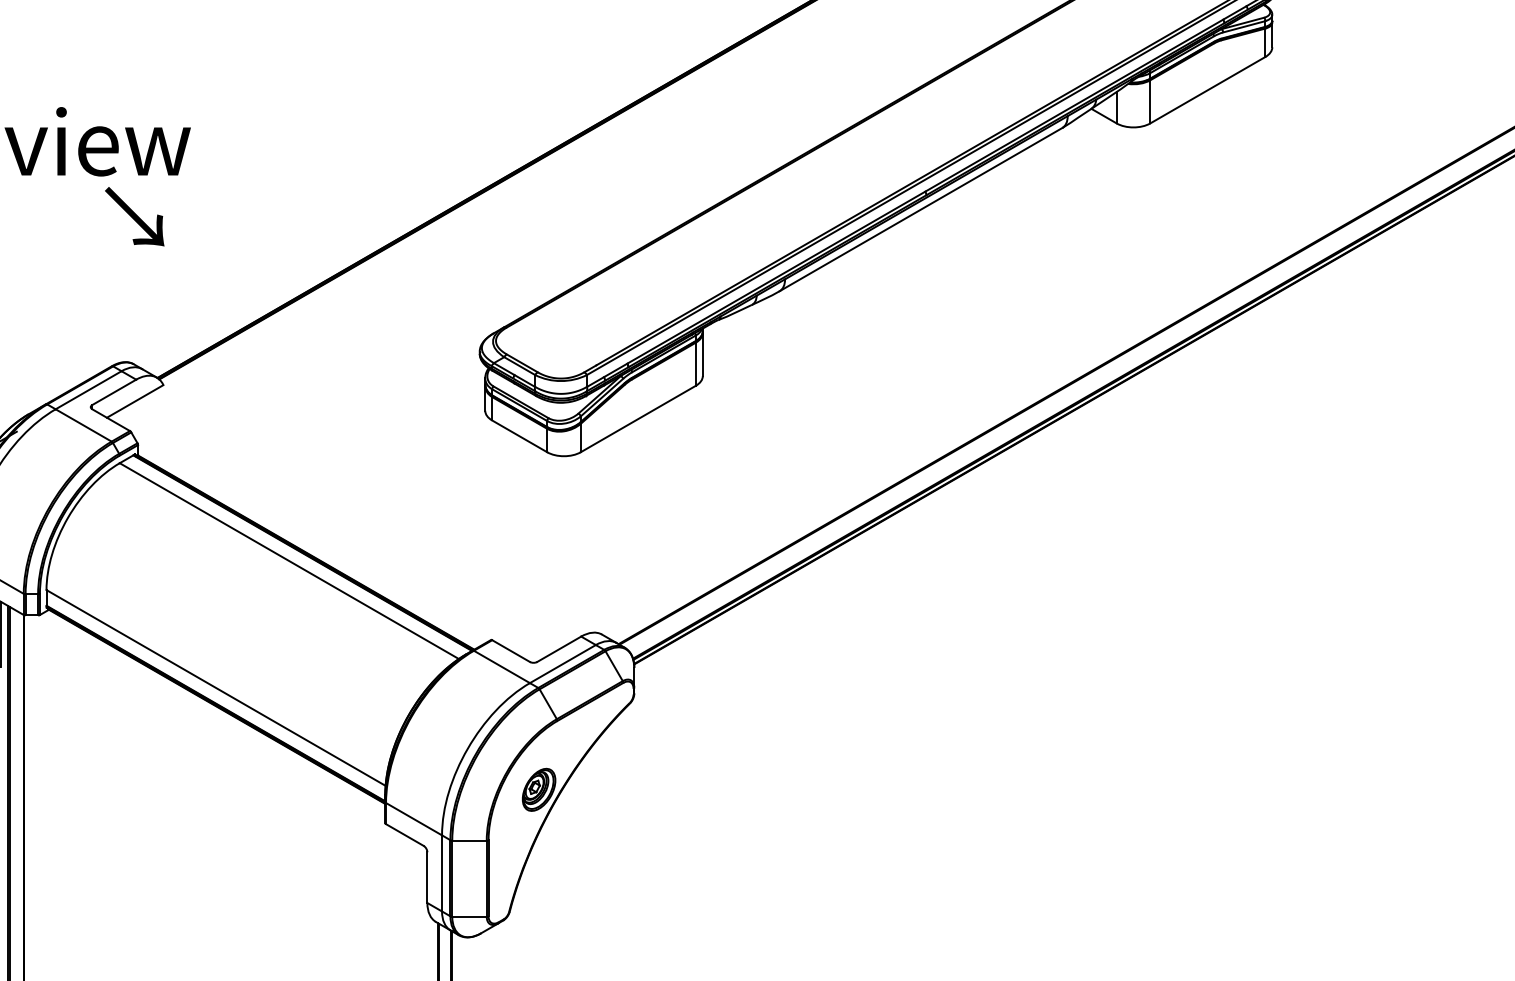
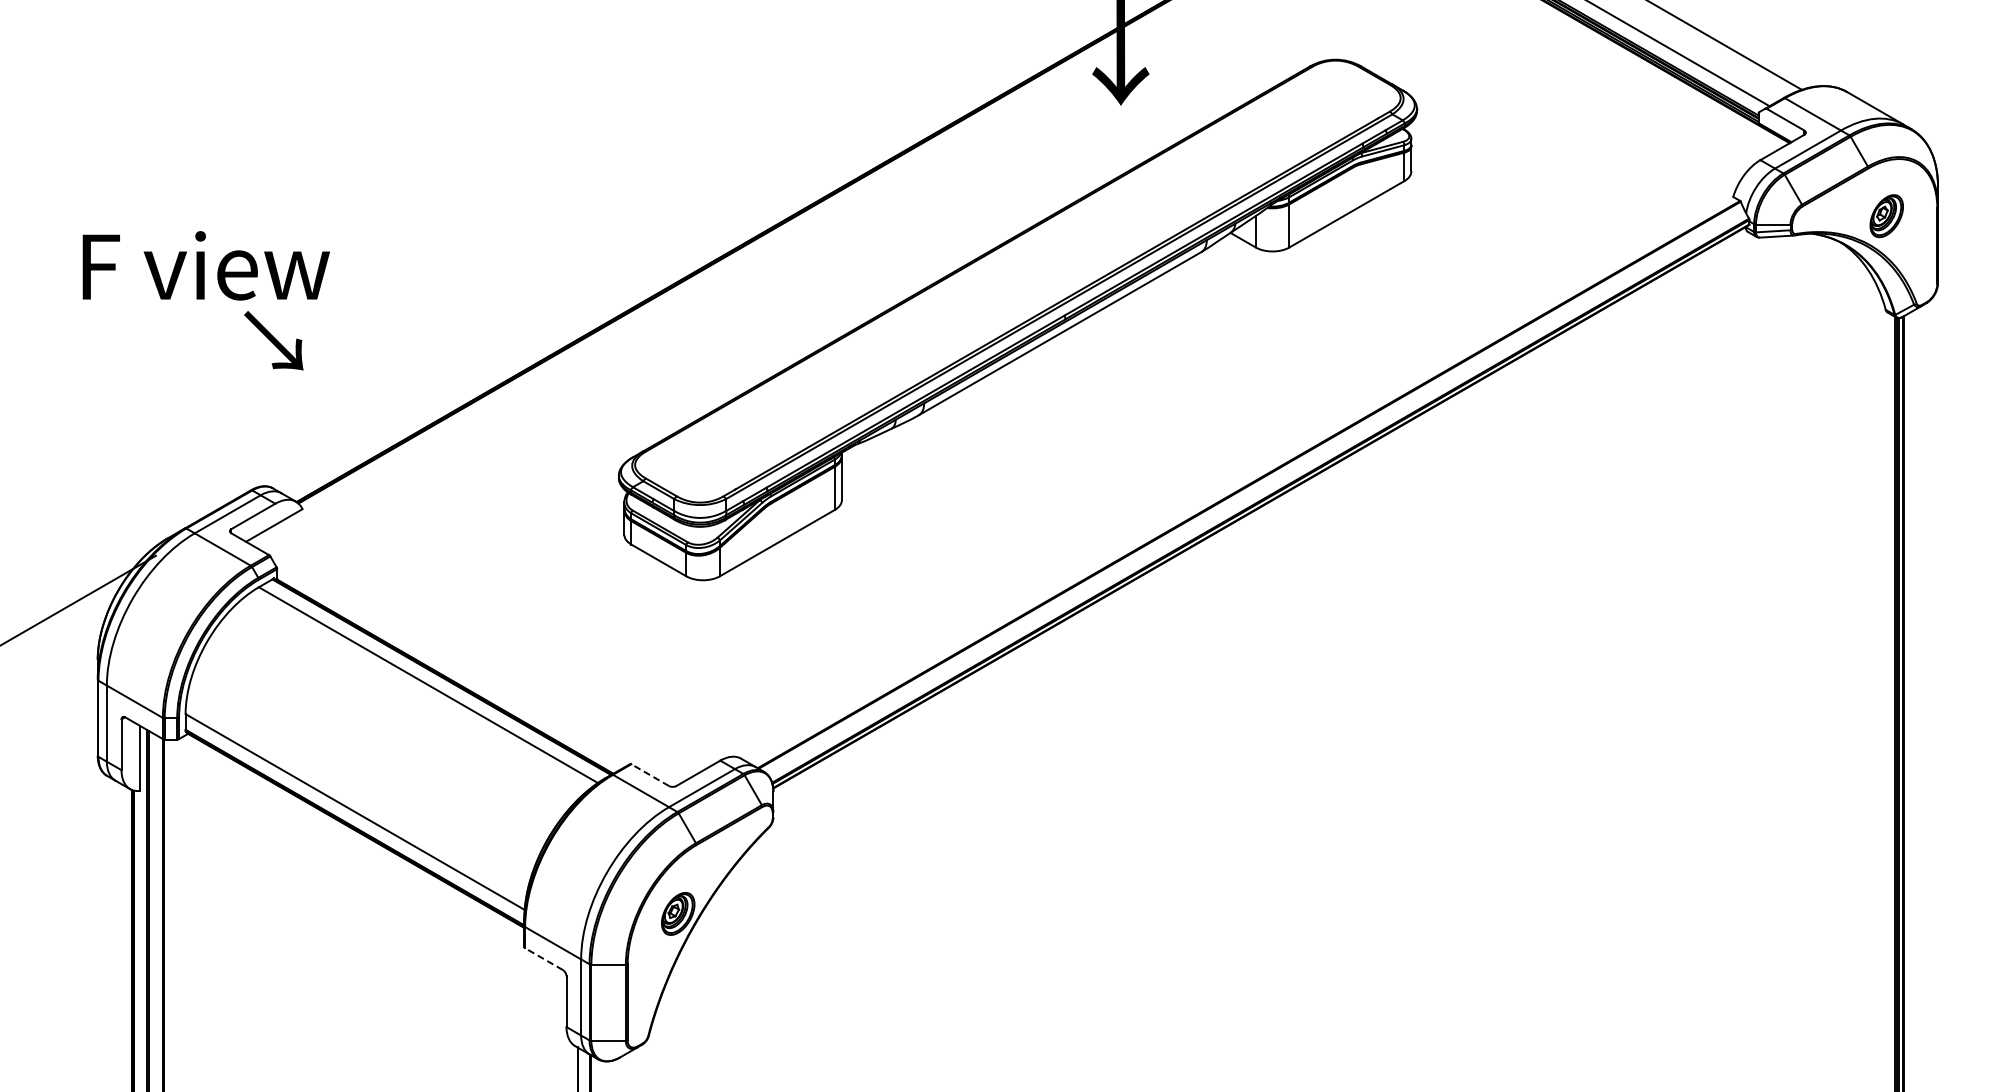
line: (511, 651) -> (650, 775), solid -> dashed
line: (405, 835) -> (544, 959), solid -> dashed

